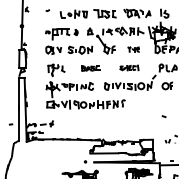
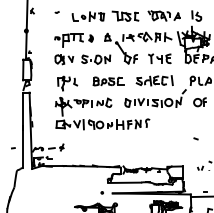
part: (133, 49) -> (159, 58), size x1.67
part: (129, 67) -> (154, 80), size x1.67
part: (90, 68) -> (108, 81), size x1.43

